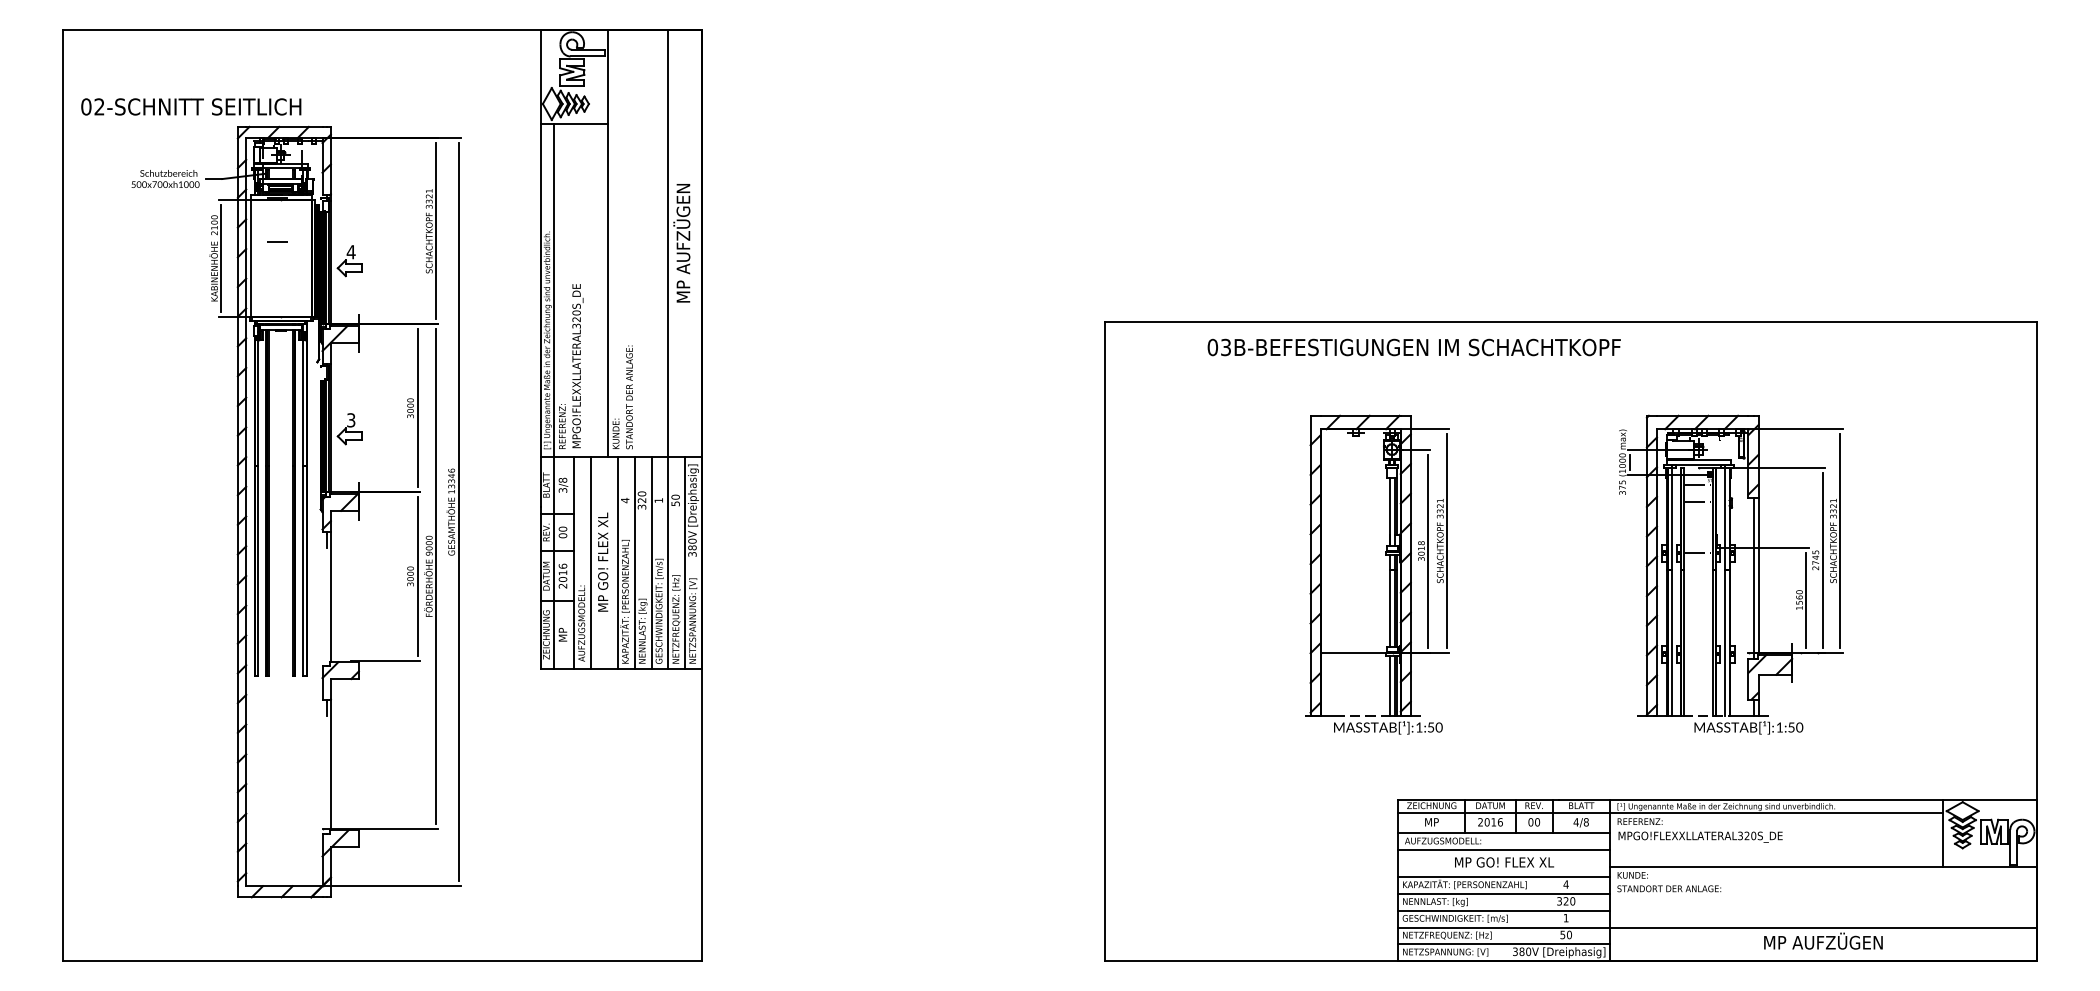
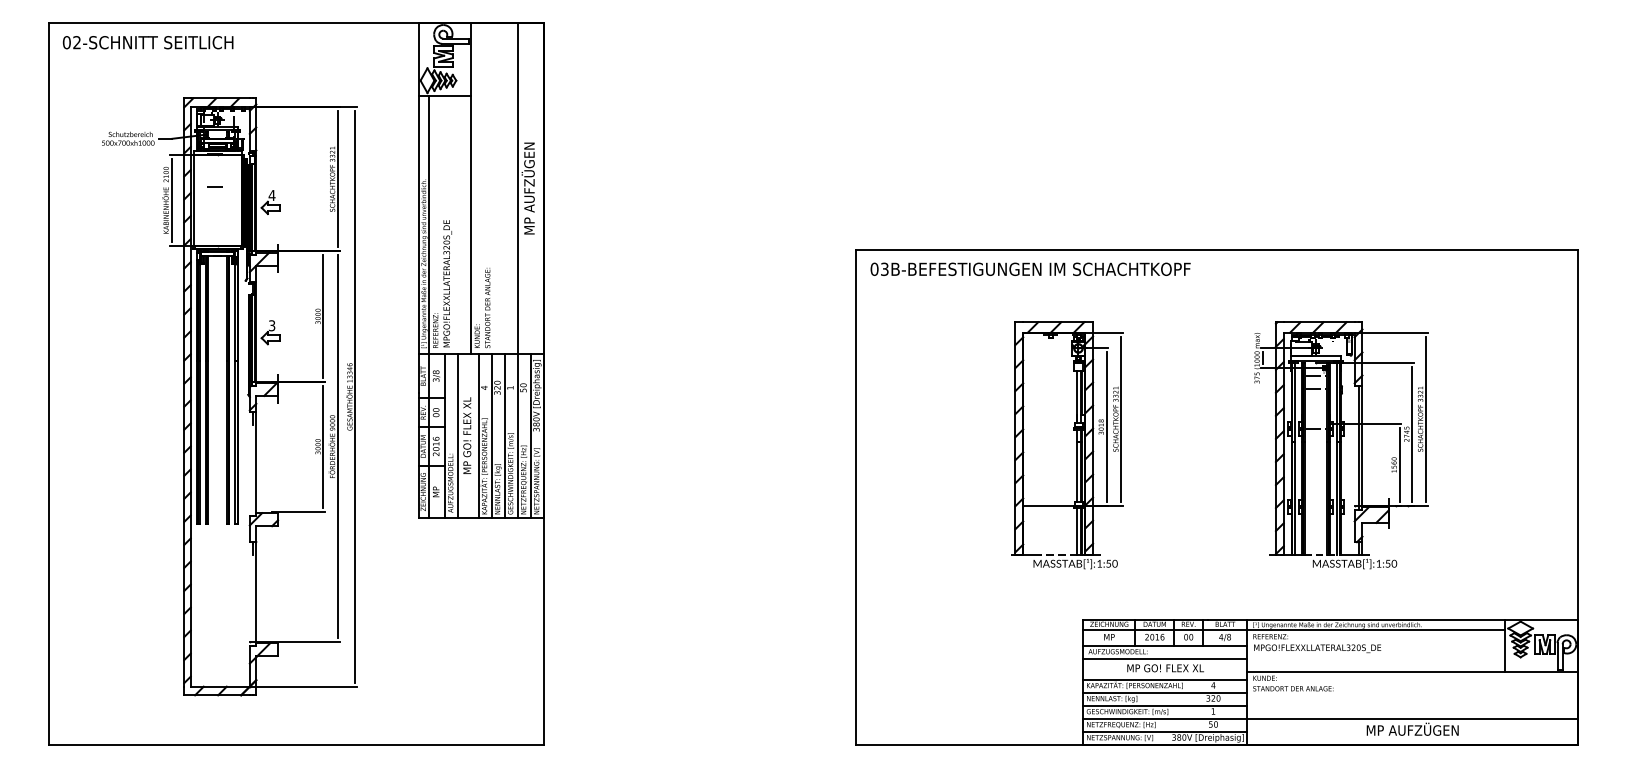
text: (191, 106) -> (148, 42), moved
text: (1413, 347) -> (1030, 269), moved

